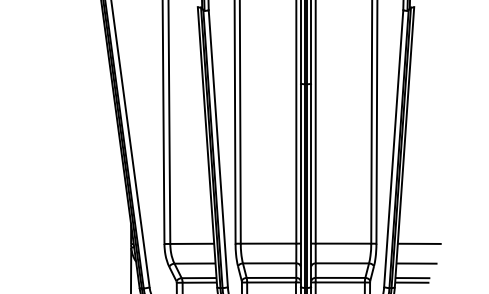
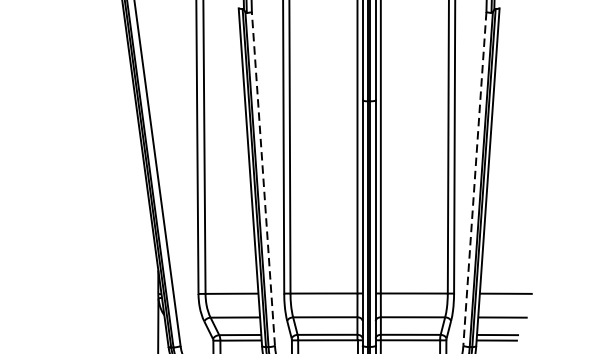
line: (218, 148) -> (263, 178), solid -> dashed
line: (393, 148) -> (474, 178), solid -> dashed

